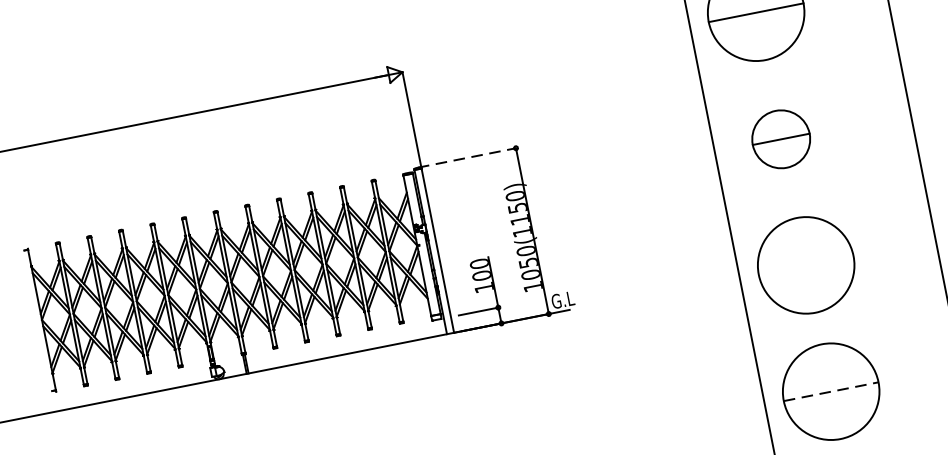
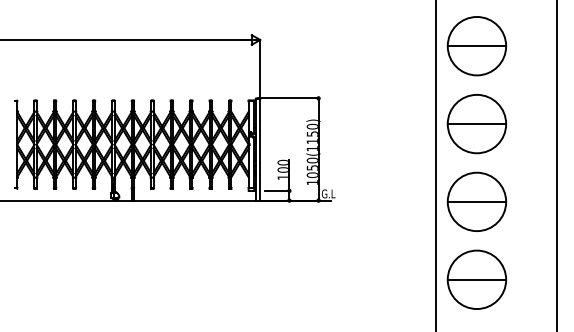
part: (780, 139) -> (476, 124), size x1.67
line: (467, 158) -> (288, 98), dashed -> solid
line: (805, 264) -> (476, 201), added
line: (831, 391) -> (477, 279), dashed -> solid

